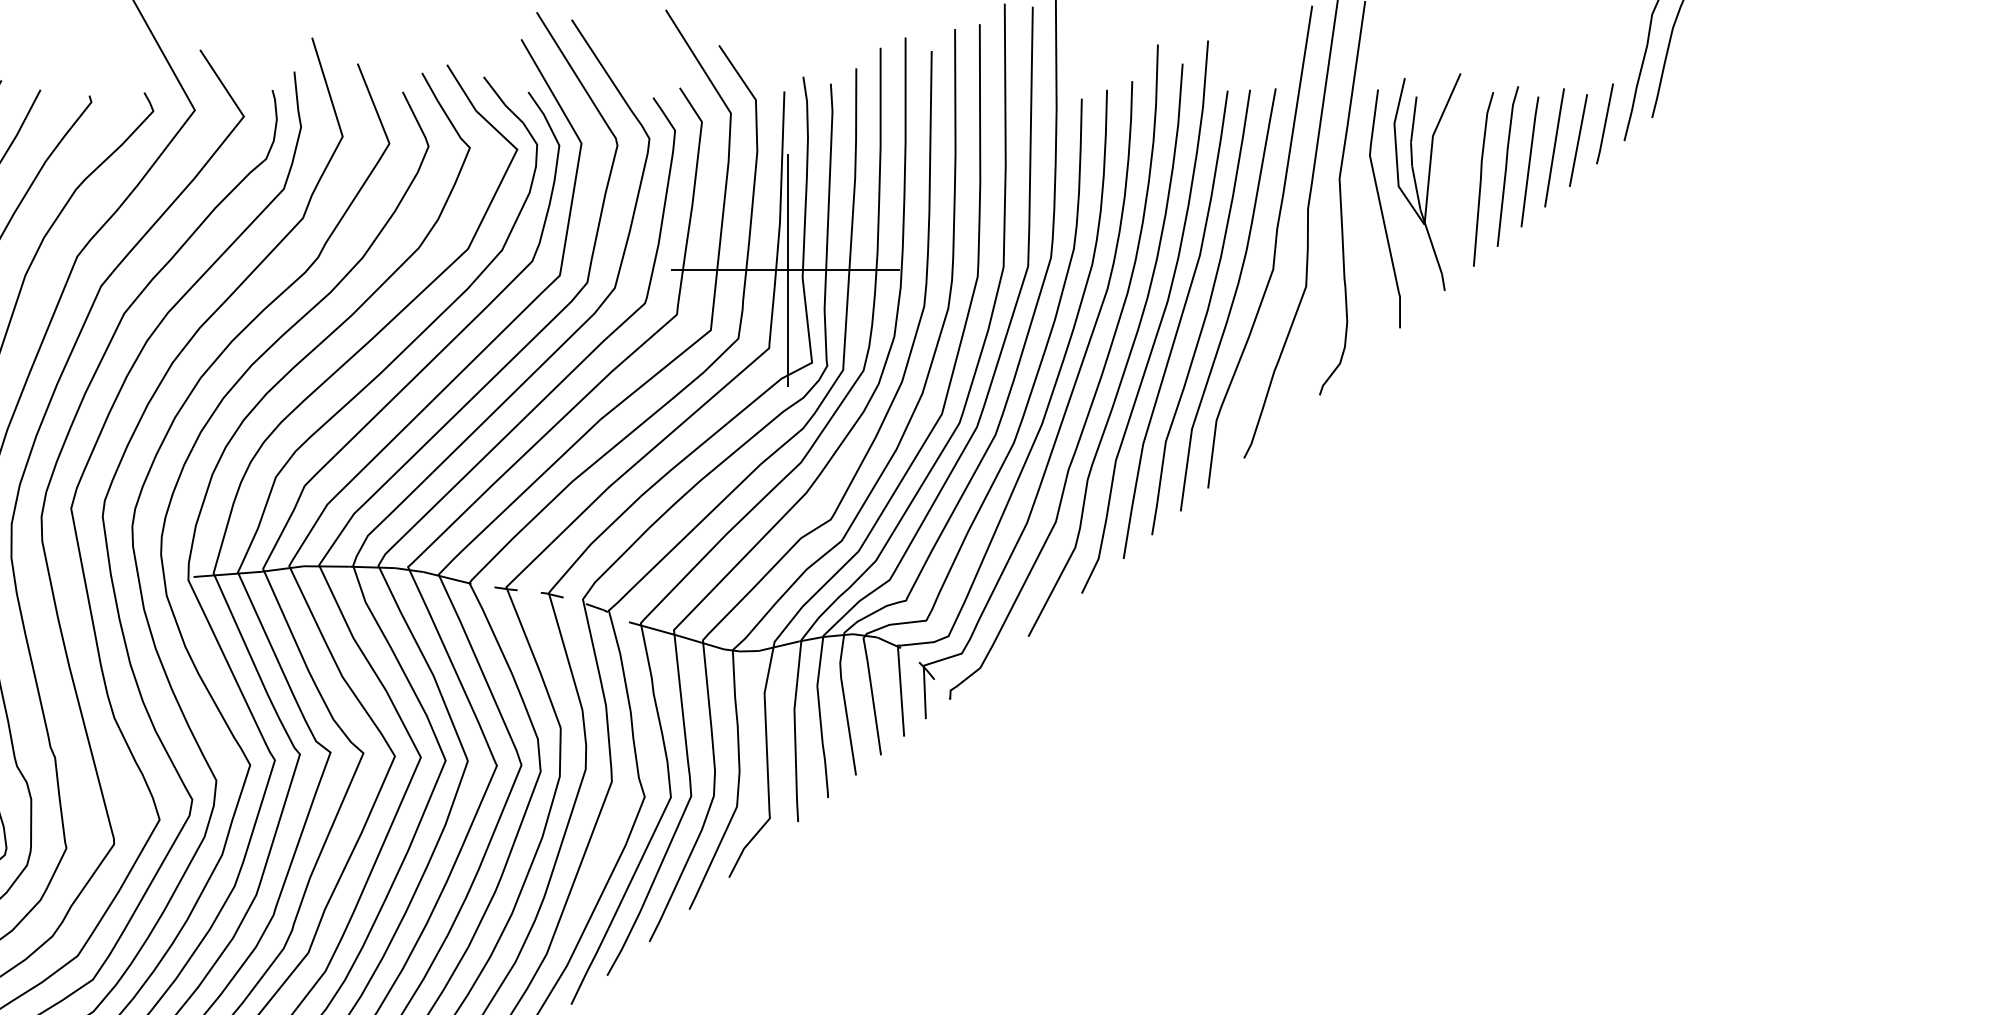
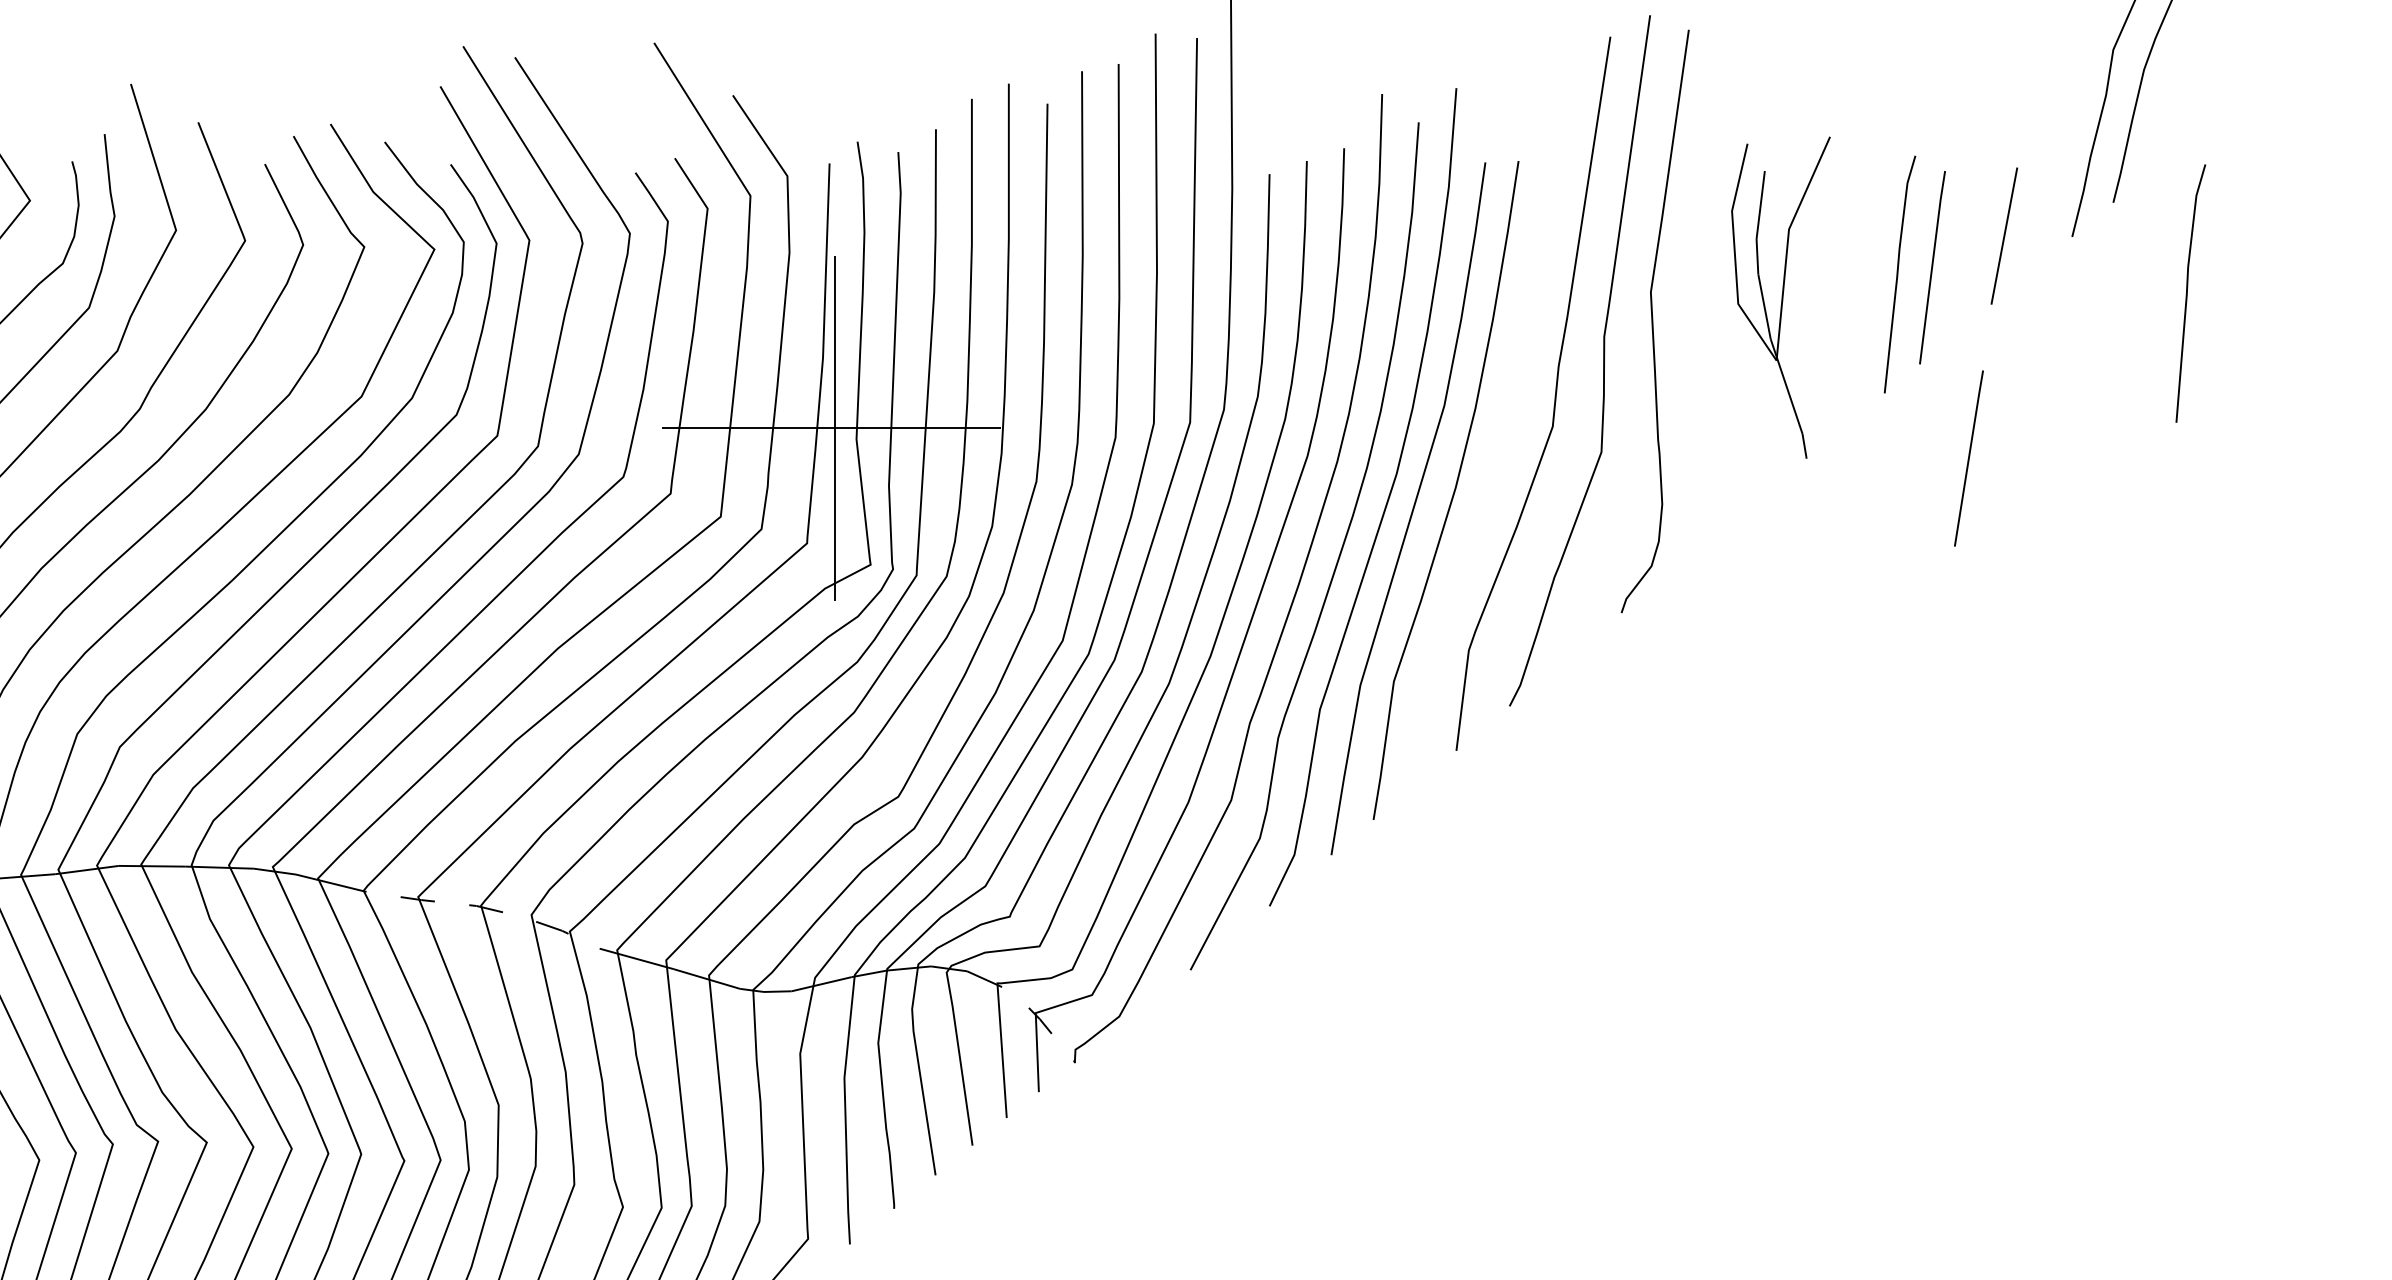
line: (1604, 123) -> (2042, 210), removed
line: (1554, 147) -> (1968, 457), moved
line: (1481, 179) -> (2187, 293), moved
curve: (1382, 209) -> (1714, 338), removed
curve: (1232, 299) -> (1492, 471), removed

